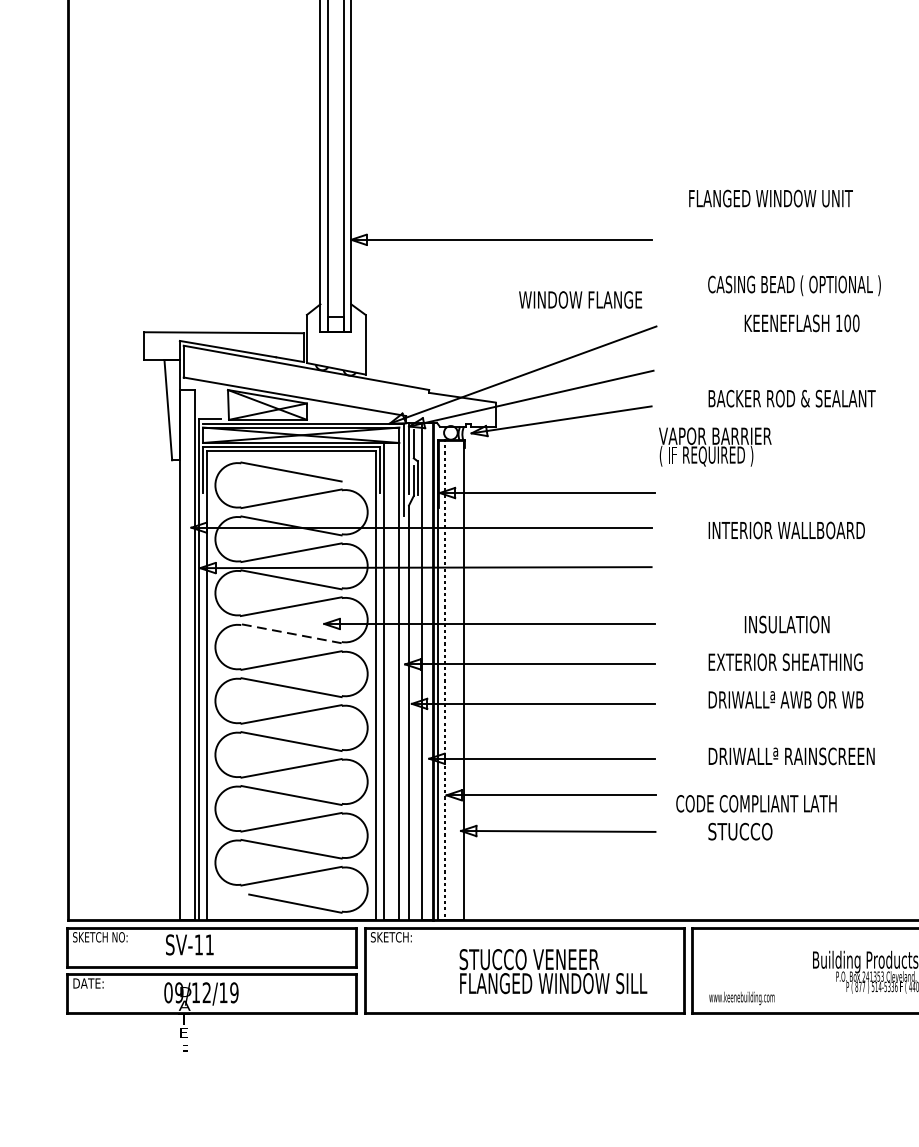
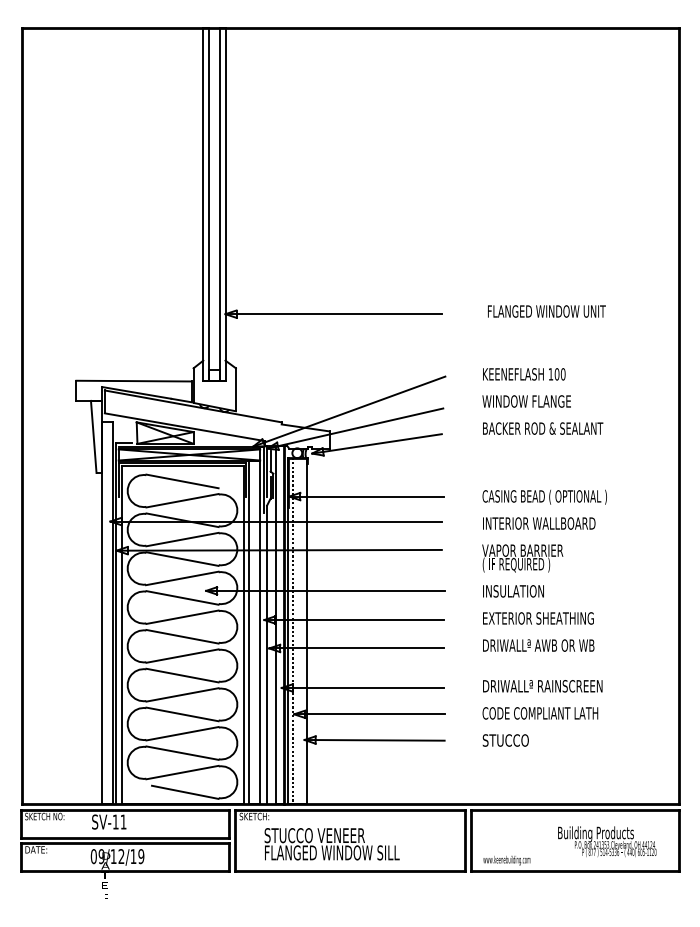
text: (770, 198) -> (546, 311), moved
text: (794, 284) -> (544, 496), moved
text: (580, 299) -> (526, 401), moved
text: (802, 323) -> (524, 374), moved
text: (714, 447) -> (522, 558), moved
text: (787, 624) -> (513, 591), moved
line: (291, 633) -> (182, 597), dashed -> solid
text: (756, 803) -> (540, 713), moved
text: (552, 971) -> (331, 844), moved

